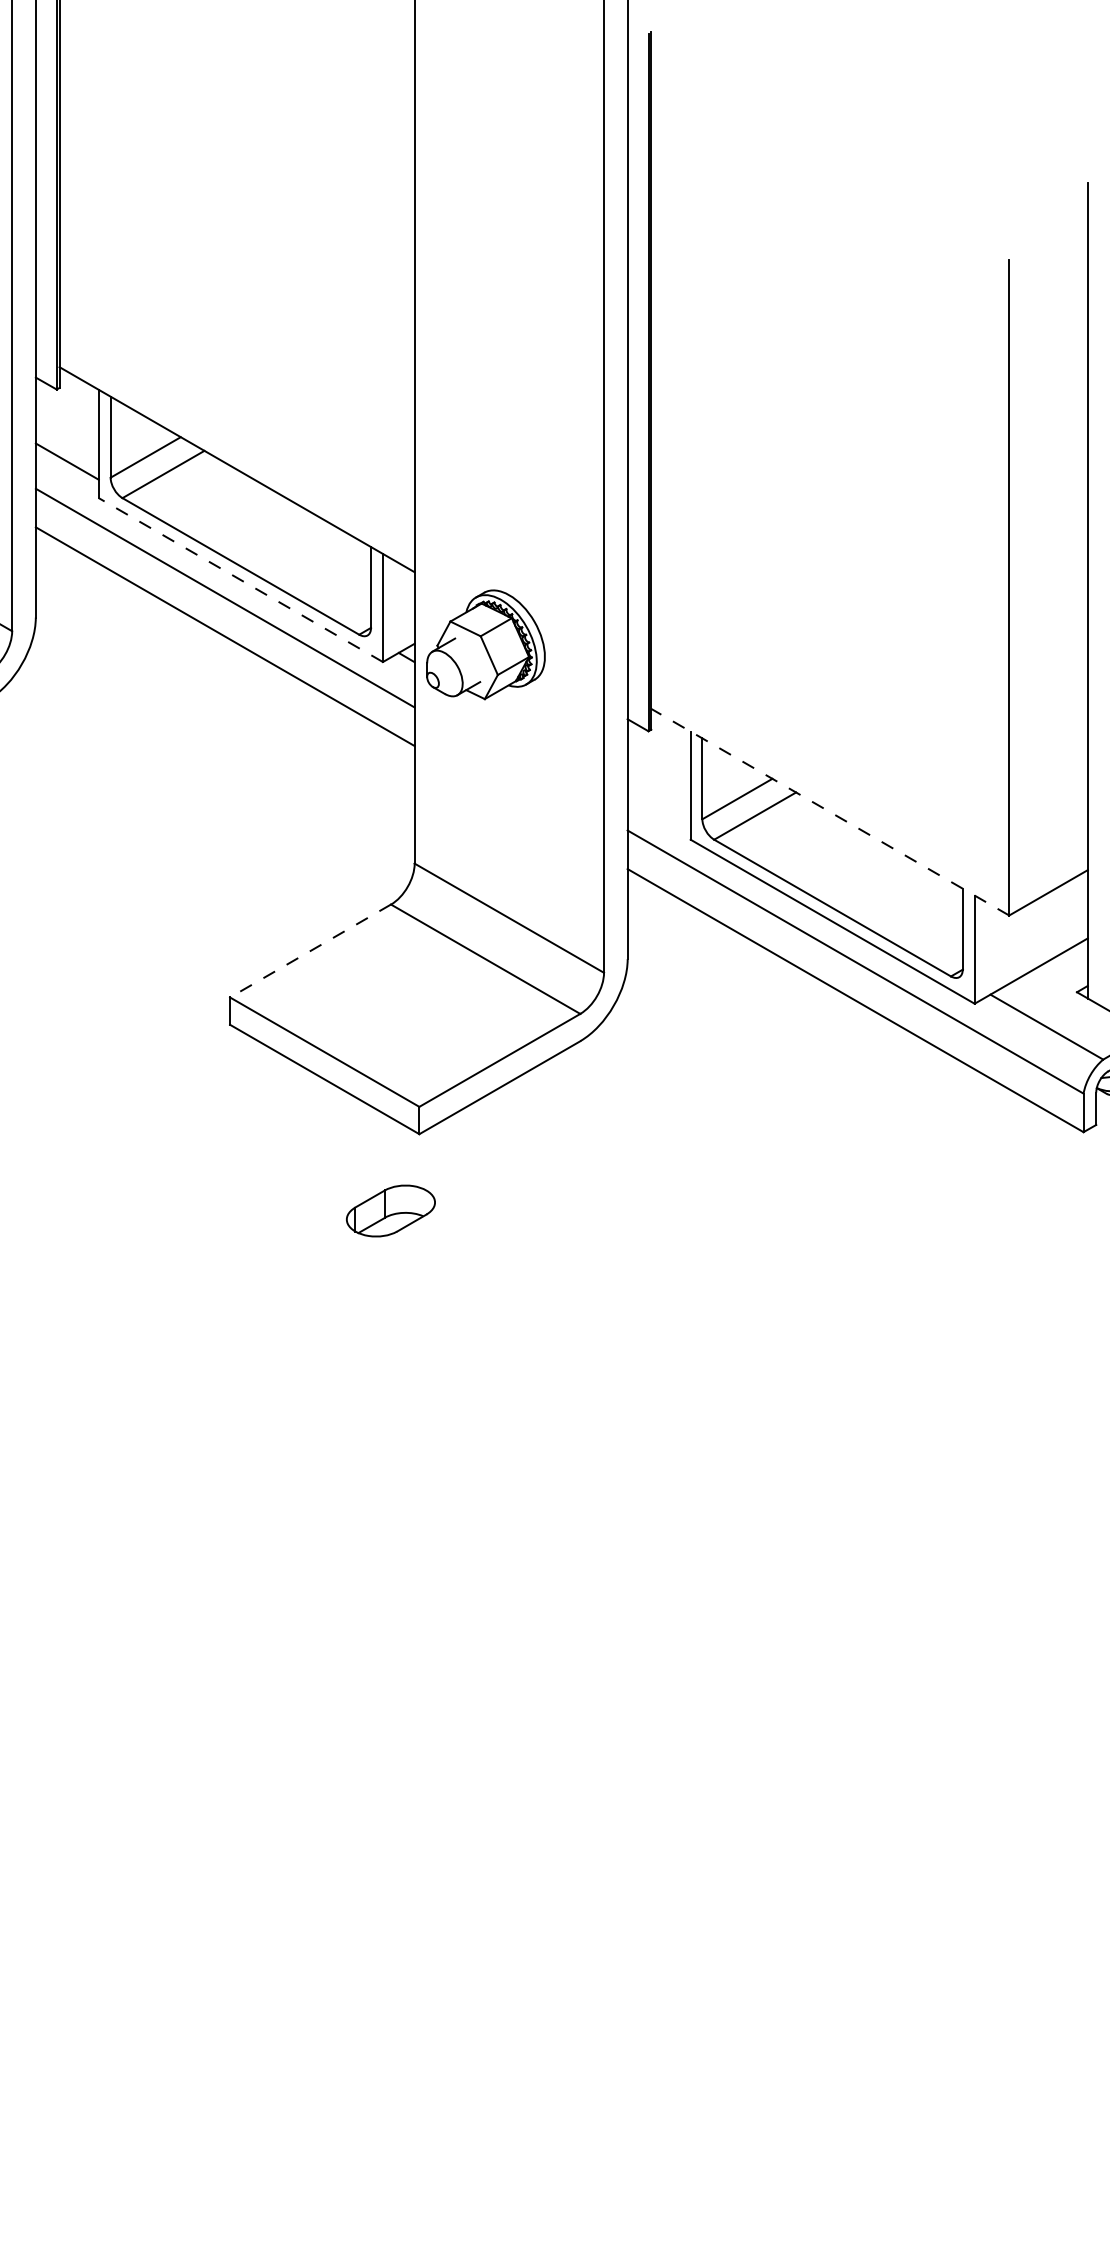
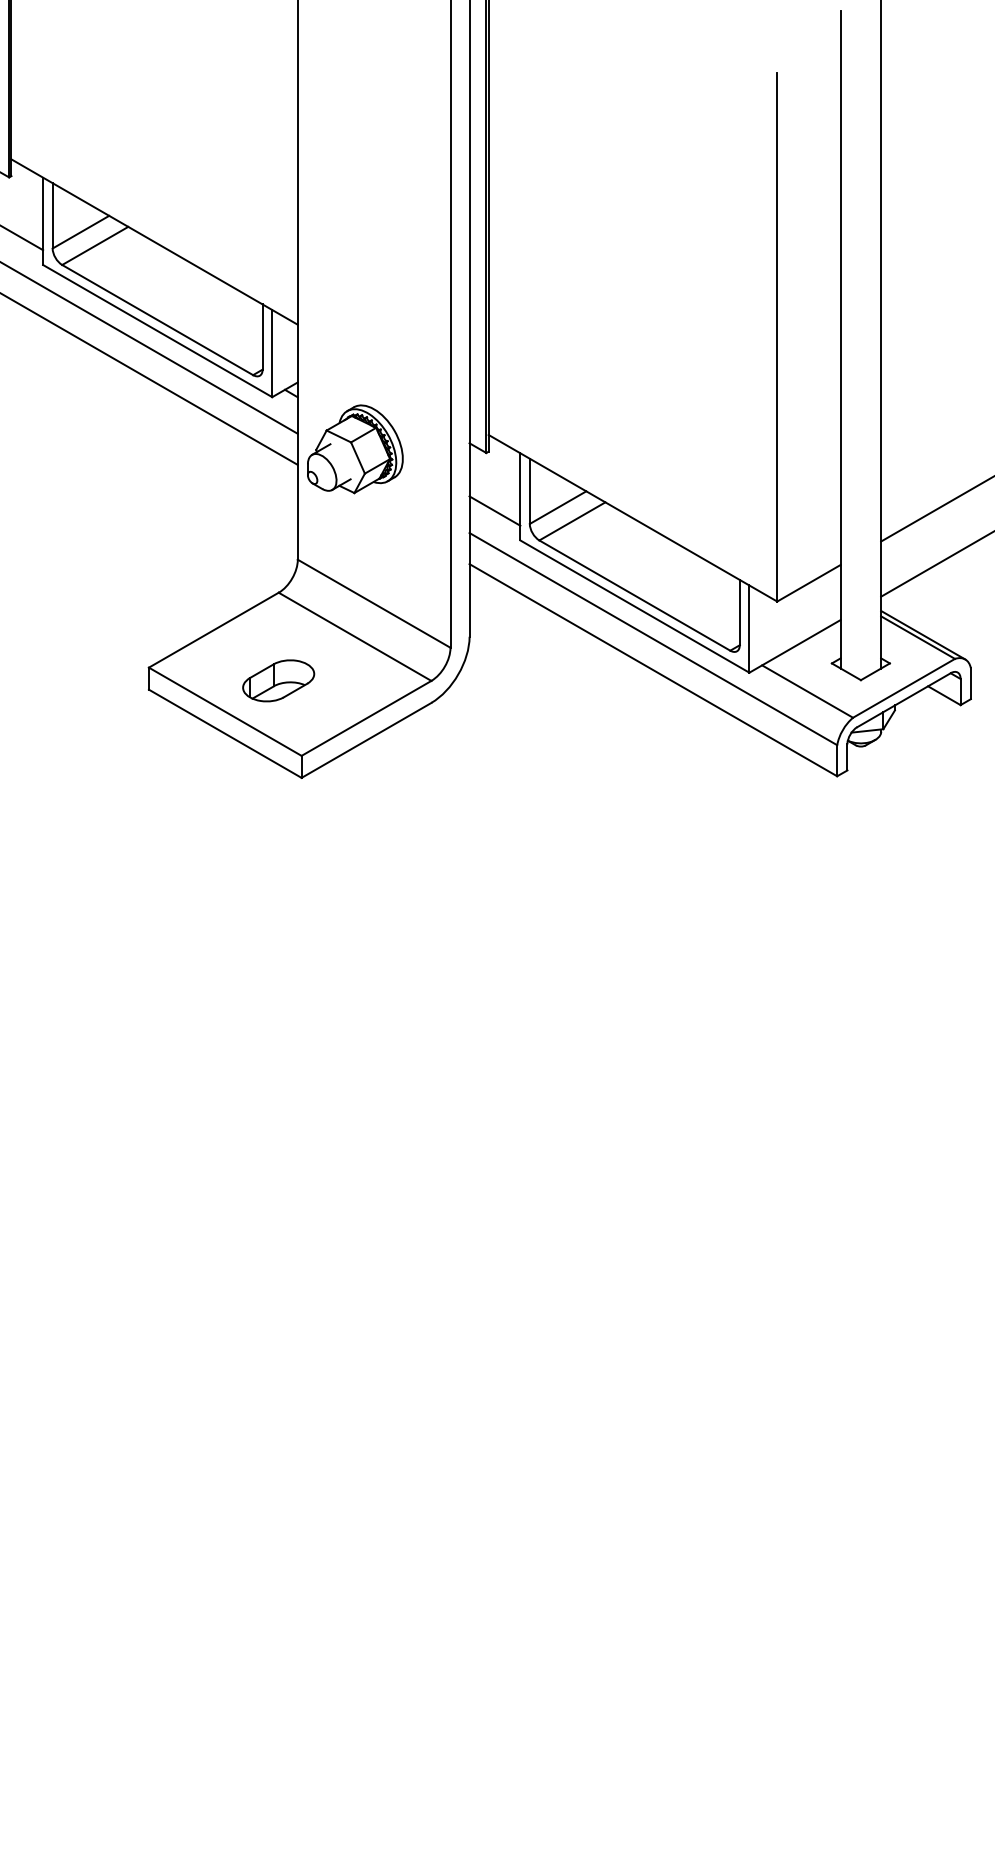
line: (240, 579) -> (157, 330), dashed -> solid
part: (486, 645) -> (355, 449), moved
line: (658, 802) -> (494, 510), added
line: (829, 812) -> (632, 518), dashed -> solid
line: (310, 951) -> (213, 630), dashed -> solid
part: (390, 1210) -> (278, 680), moved

